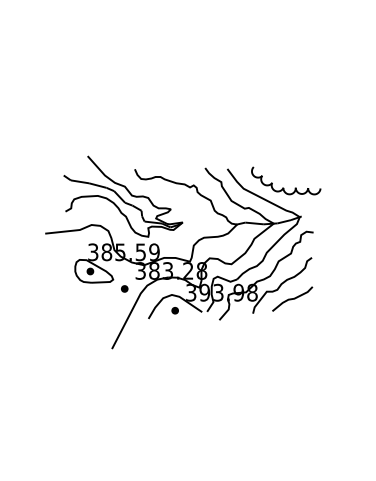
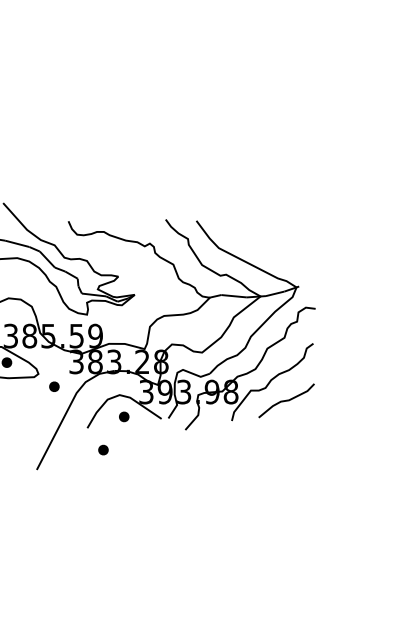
part: (283, 187) -> (274, 246), removed
part: (159, 334) -> (102, 449), added

